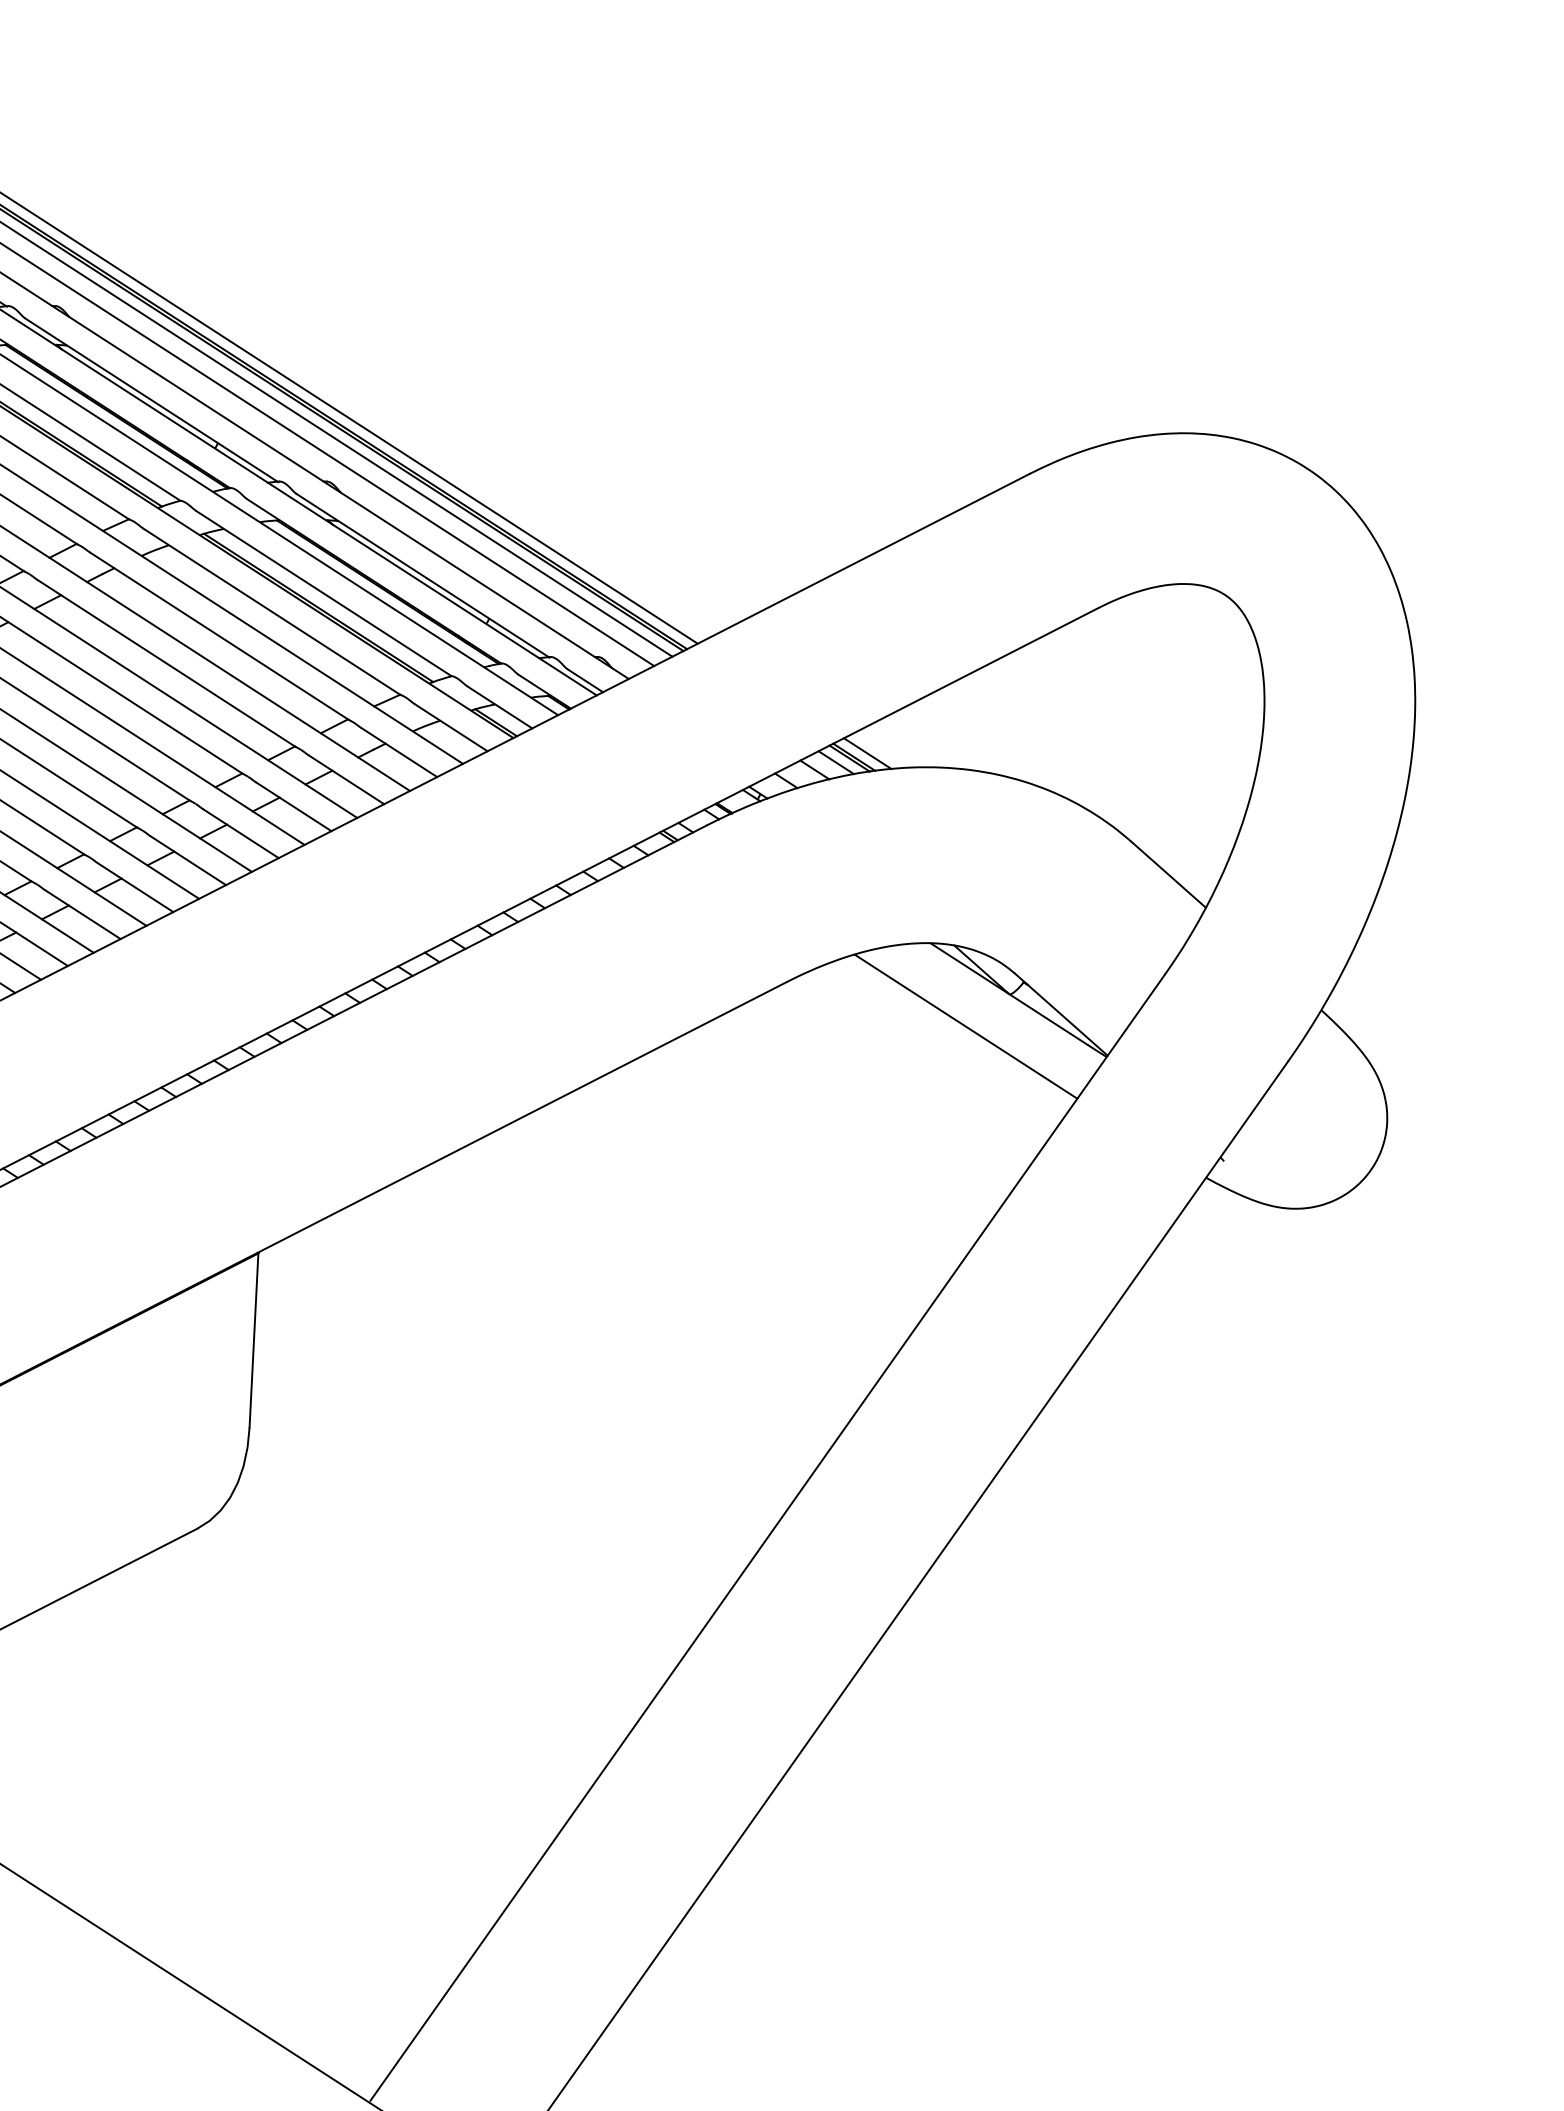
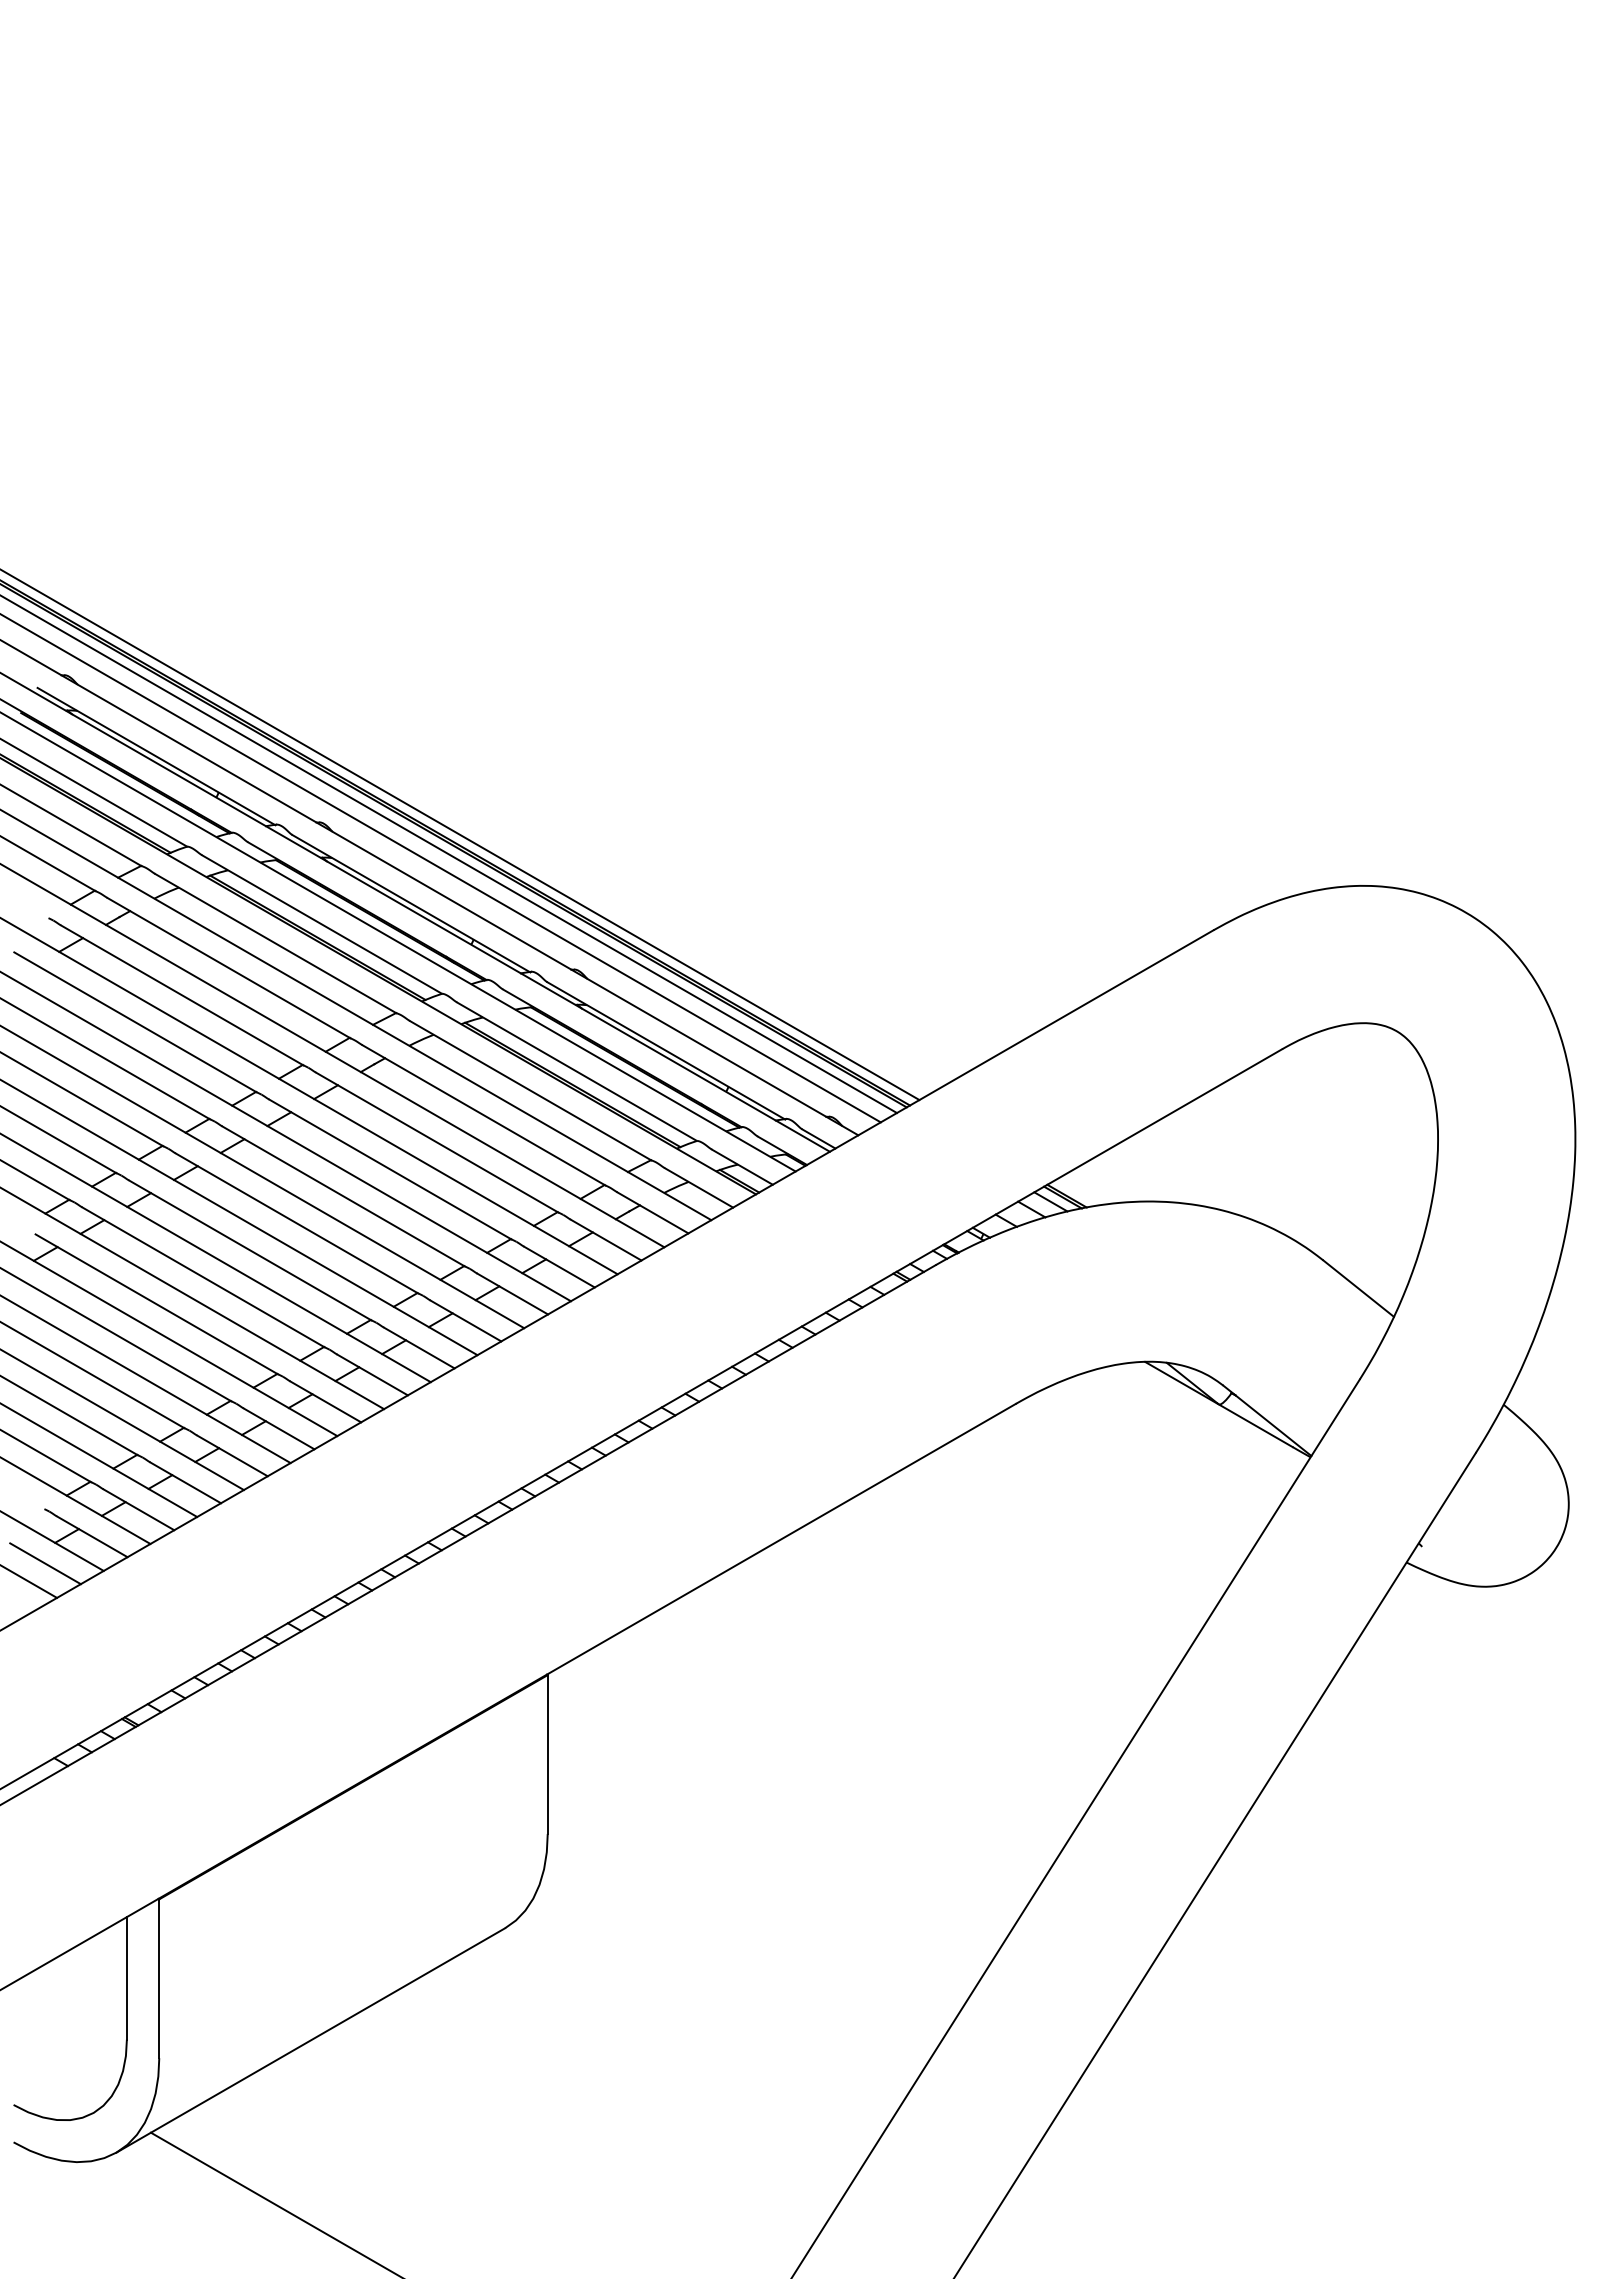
line: (867, 753) -> (1078, 1192), removed
line: (965, 1025) -> (1180, 1435), removed

